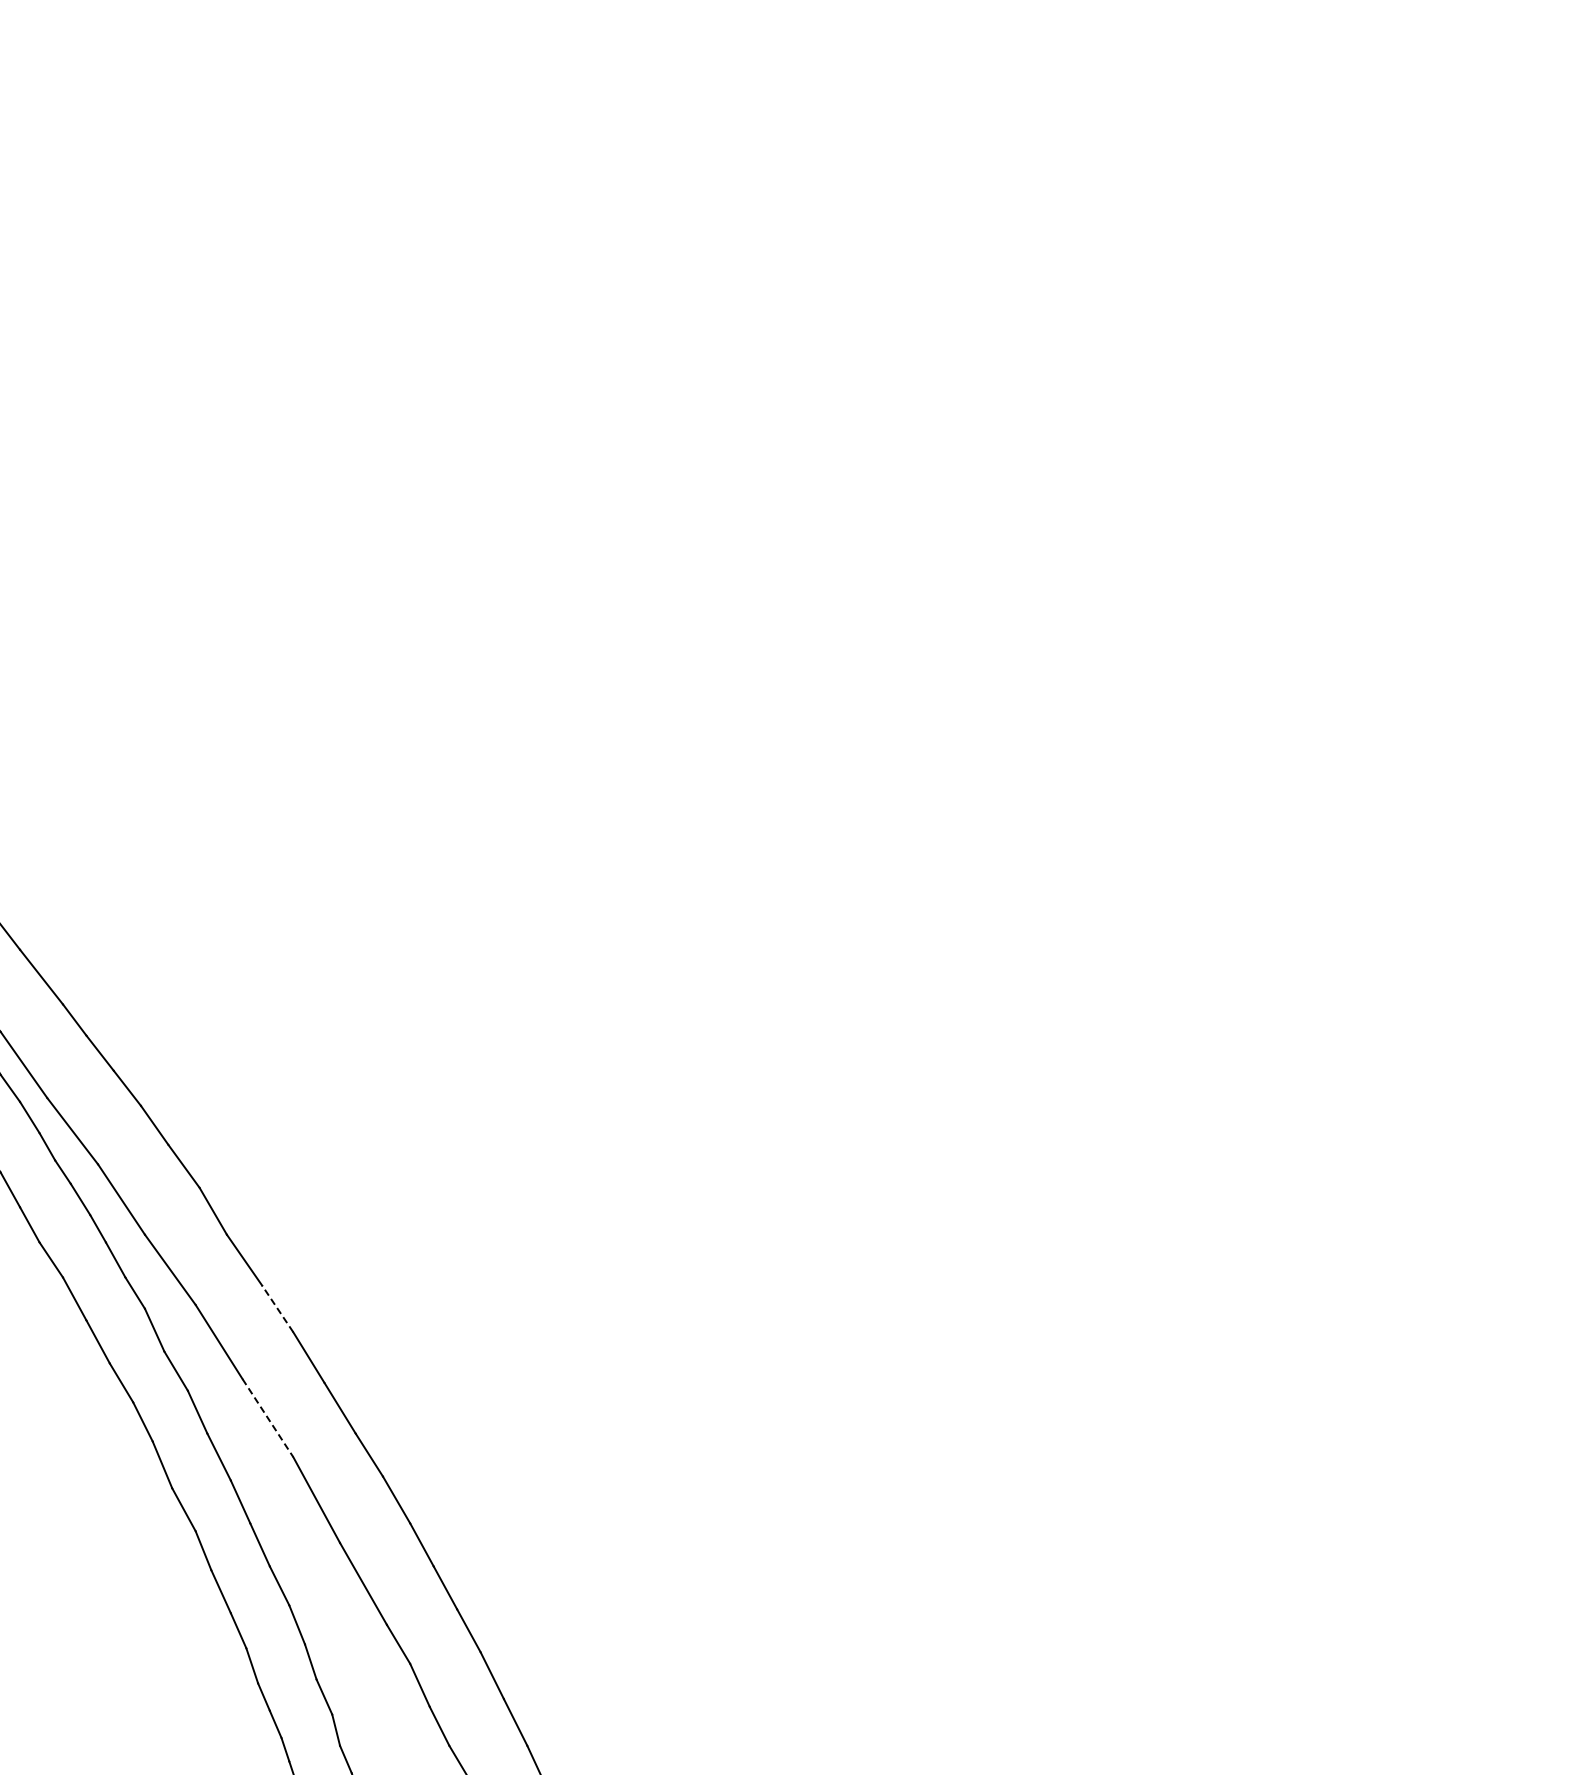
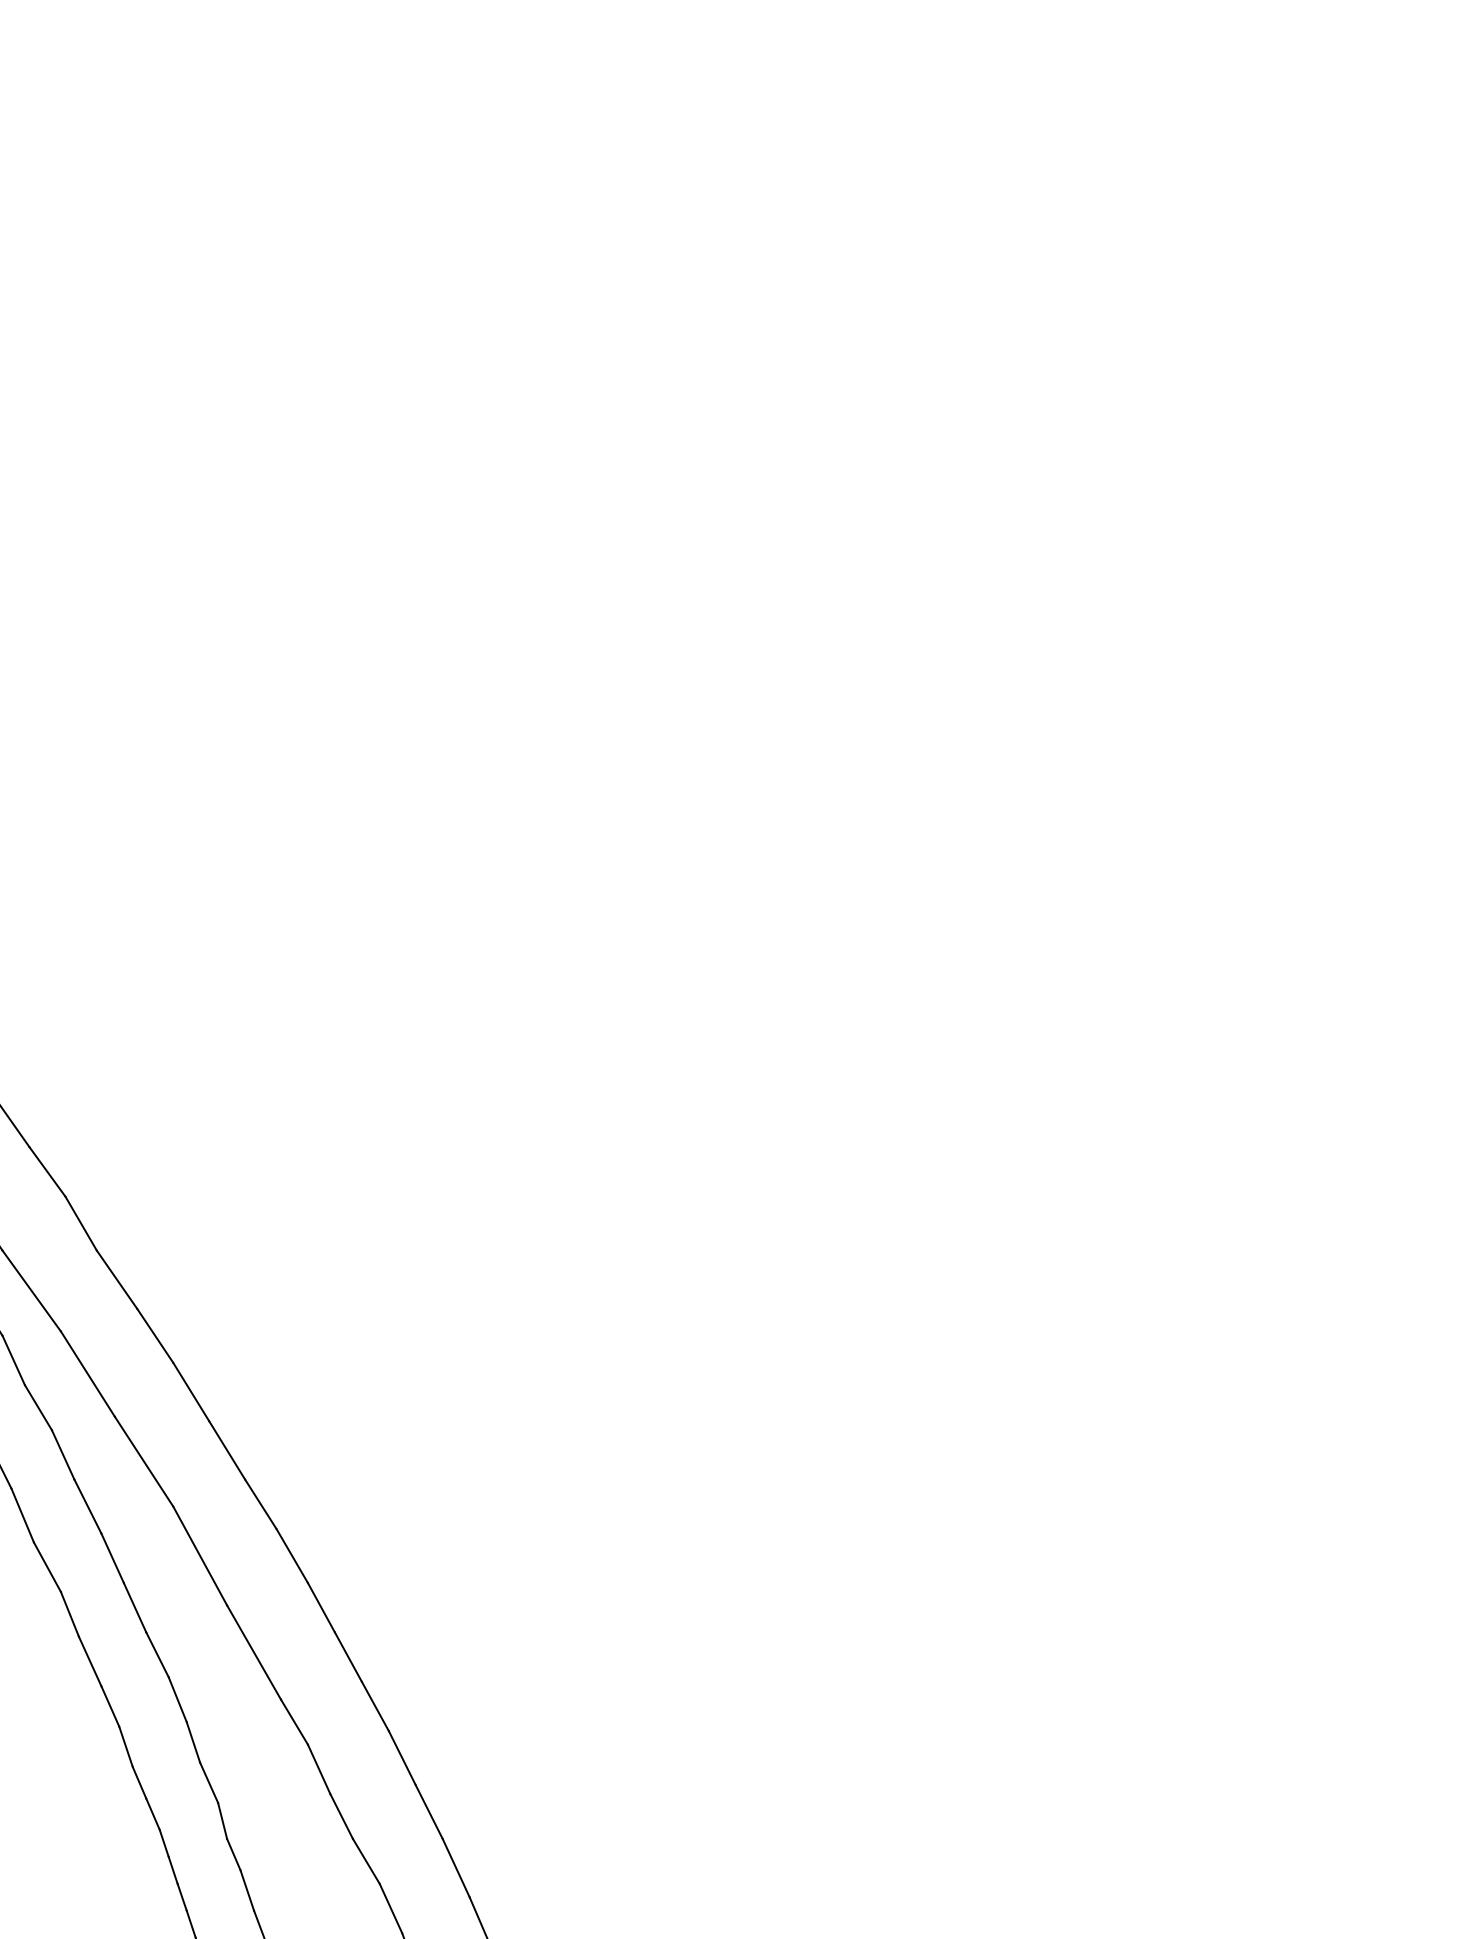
line: (277, 1308) -> (155, 1335), dashed -> solid
line: (267, 1418) -> (143, 1462), dashed -> solid

